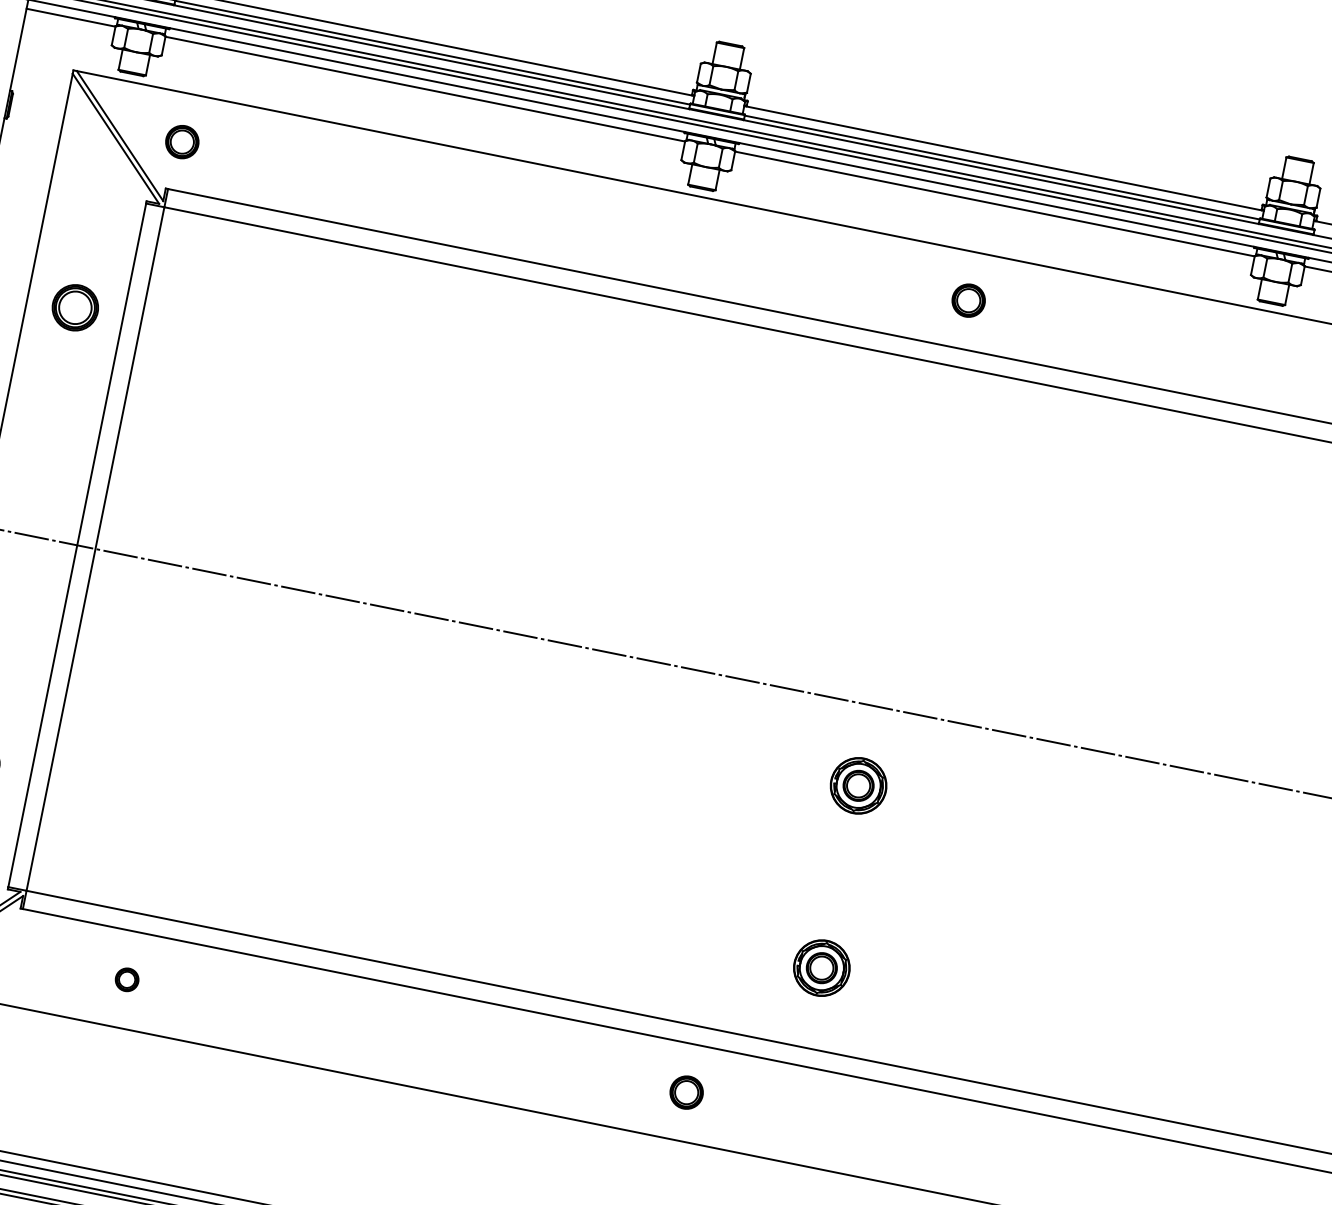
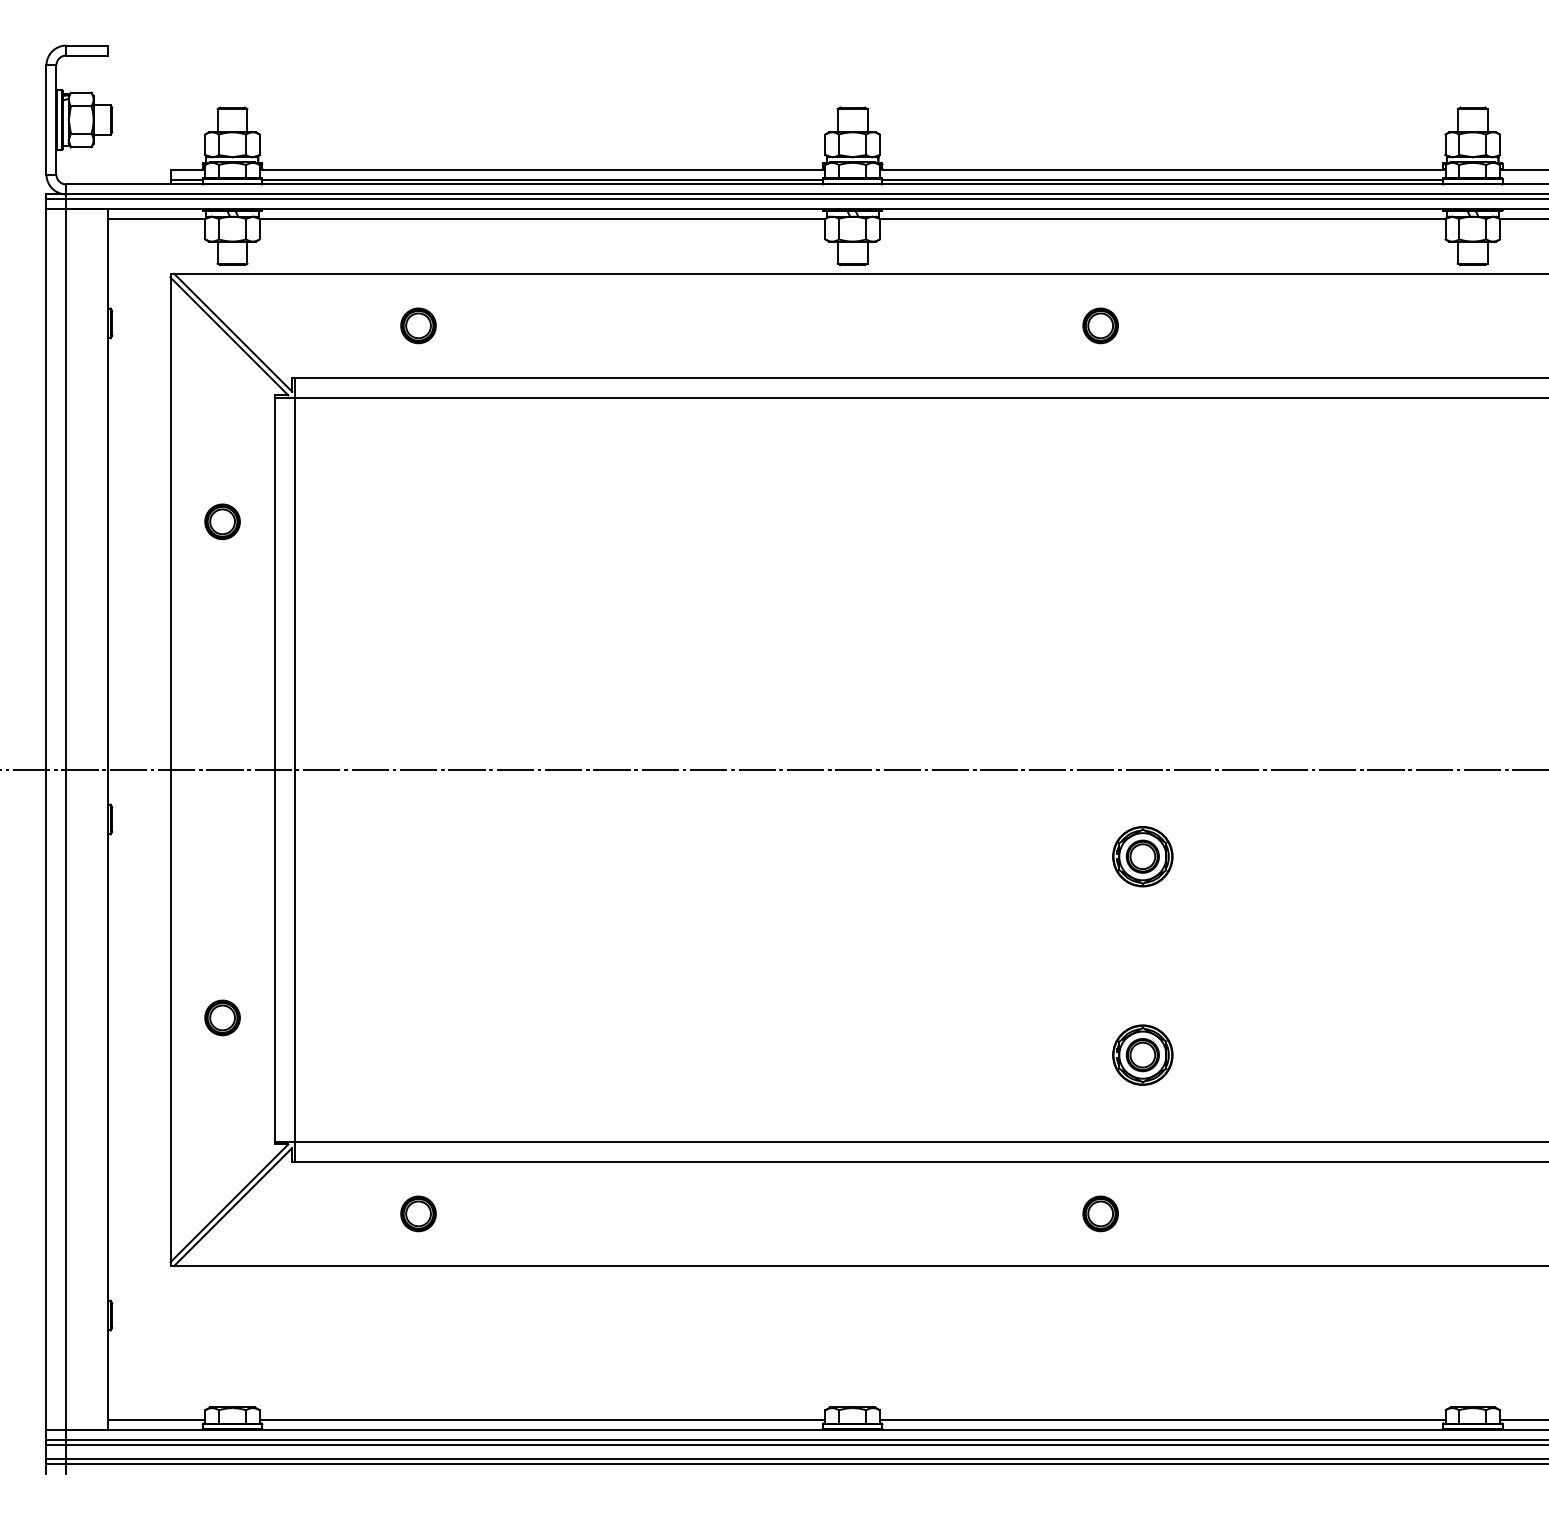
part: (182, 141) -> (418, 325), moved
part: (968, 300) -> (1100, 325), moved
part: (75, 307) -> (222, 521), size x0.71
part: (127, 979) -> (418, 1213), size x1.43
part: (686, 1092) -> (1100, 1213), moved

